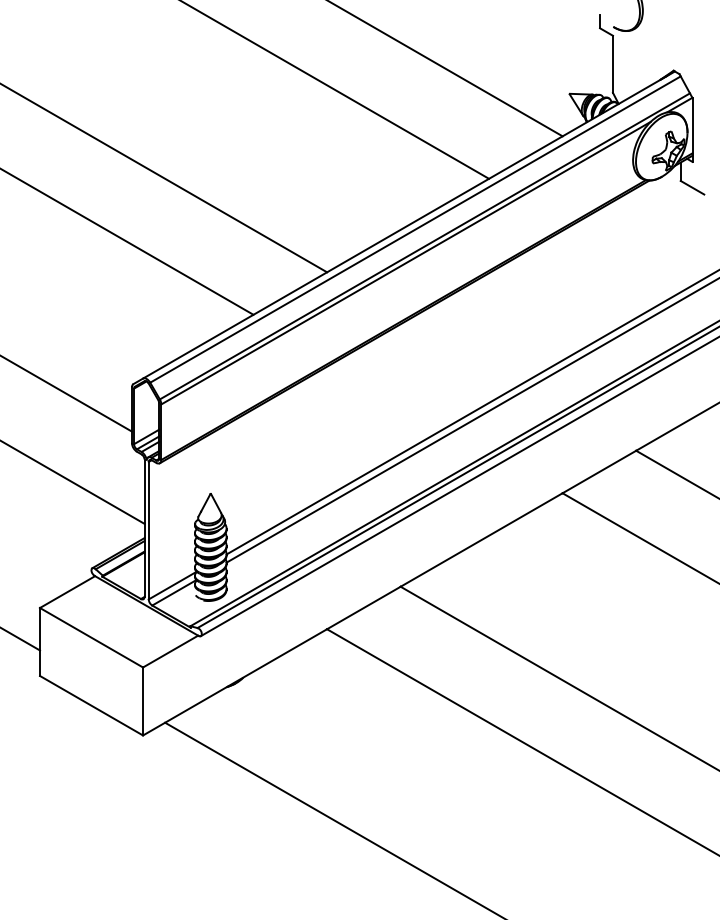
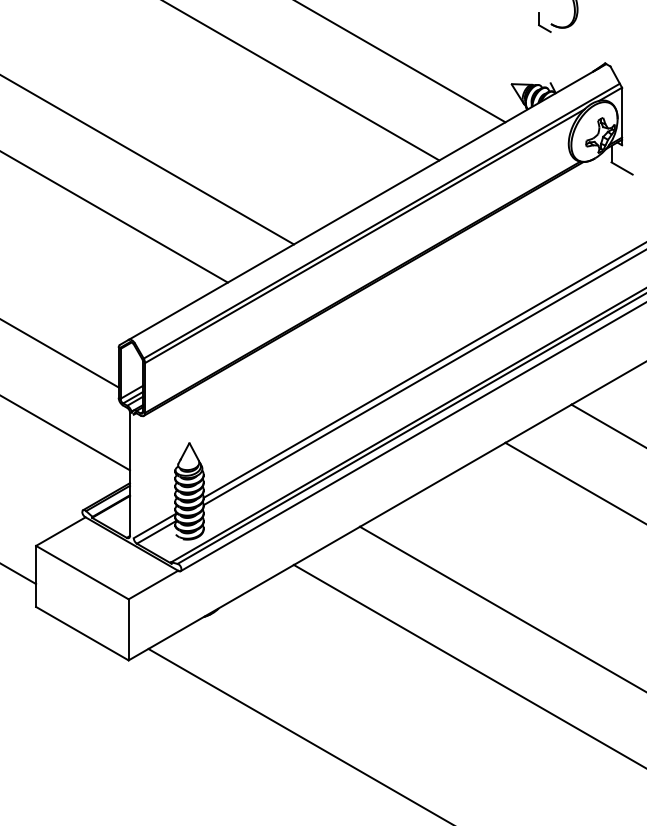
line: (612, 63) -> (550, 56), removed
line: (415, 229) -> (373, 205), removed
line: (148, 530) -> (133, 476), removed

